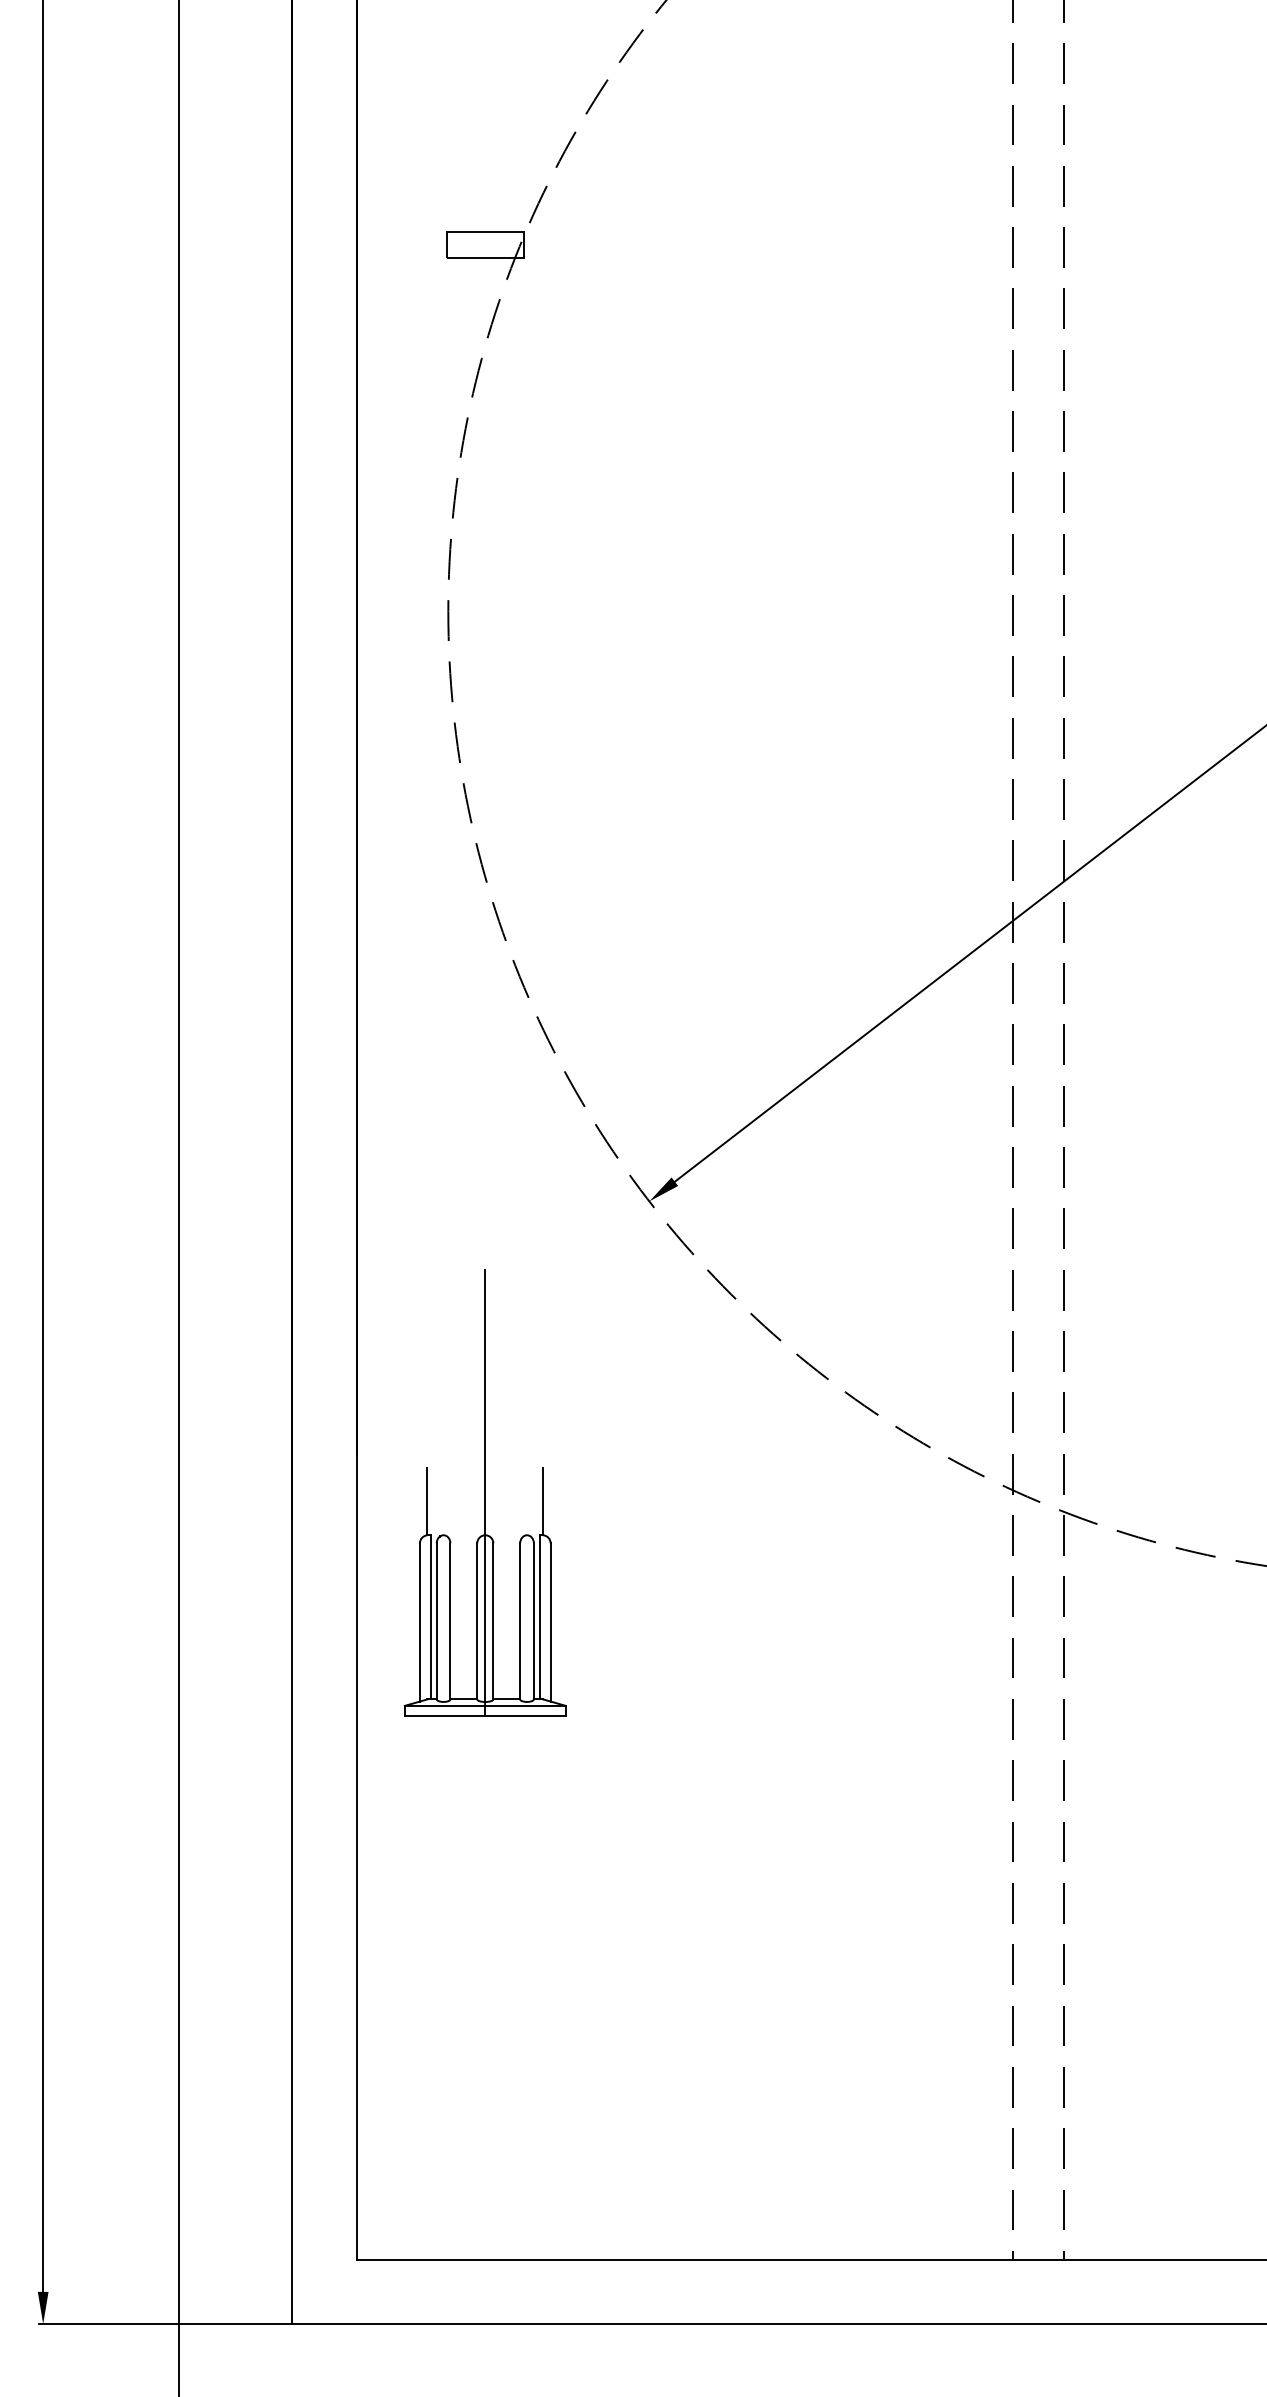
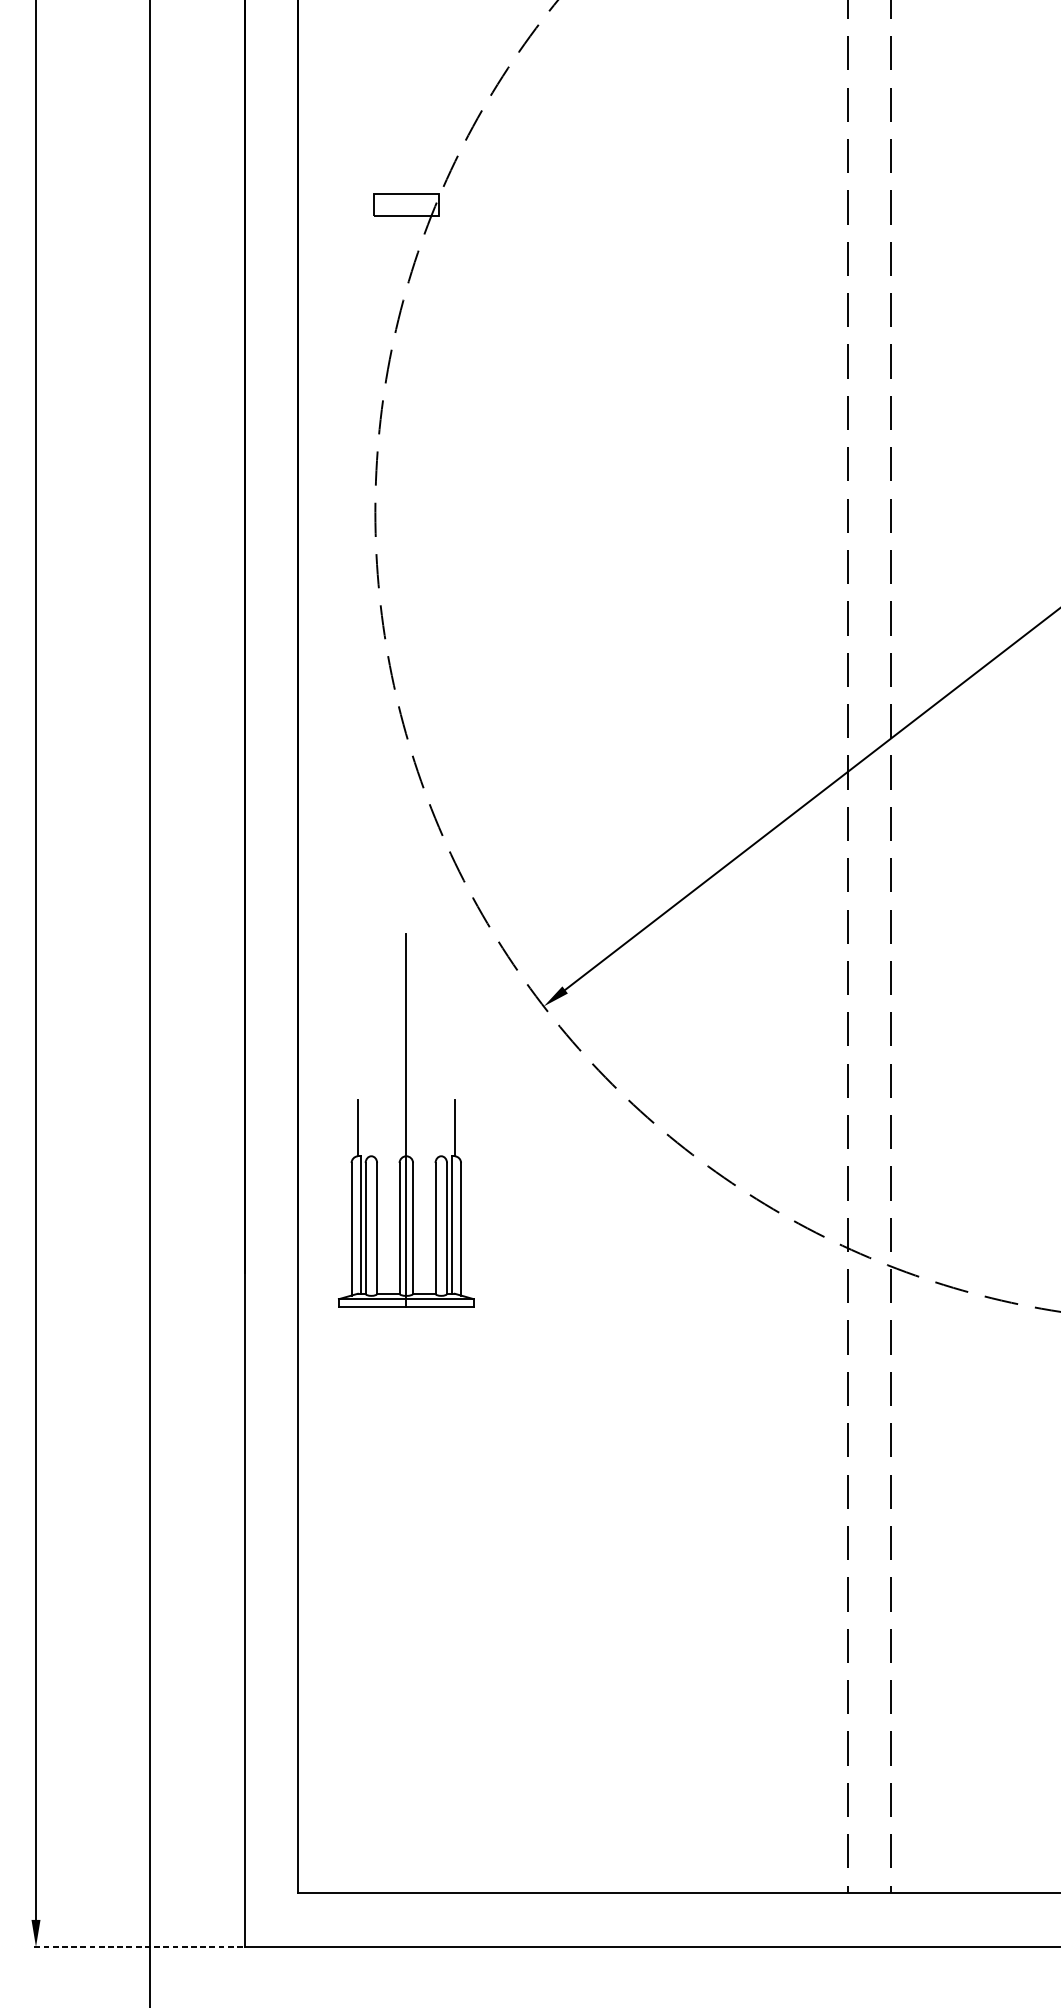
part: (484, 1492) -> (405, 1120), moved
line: (164, 2324) -> (137, 1947), solid -> dashed

